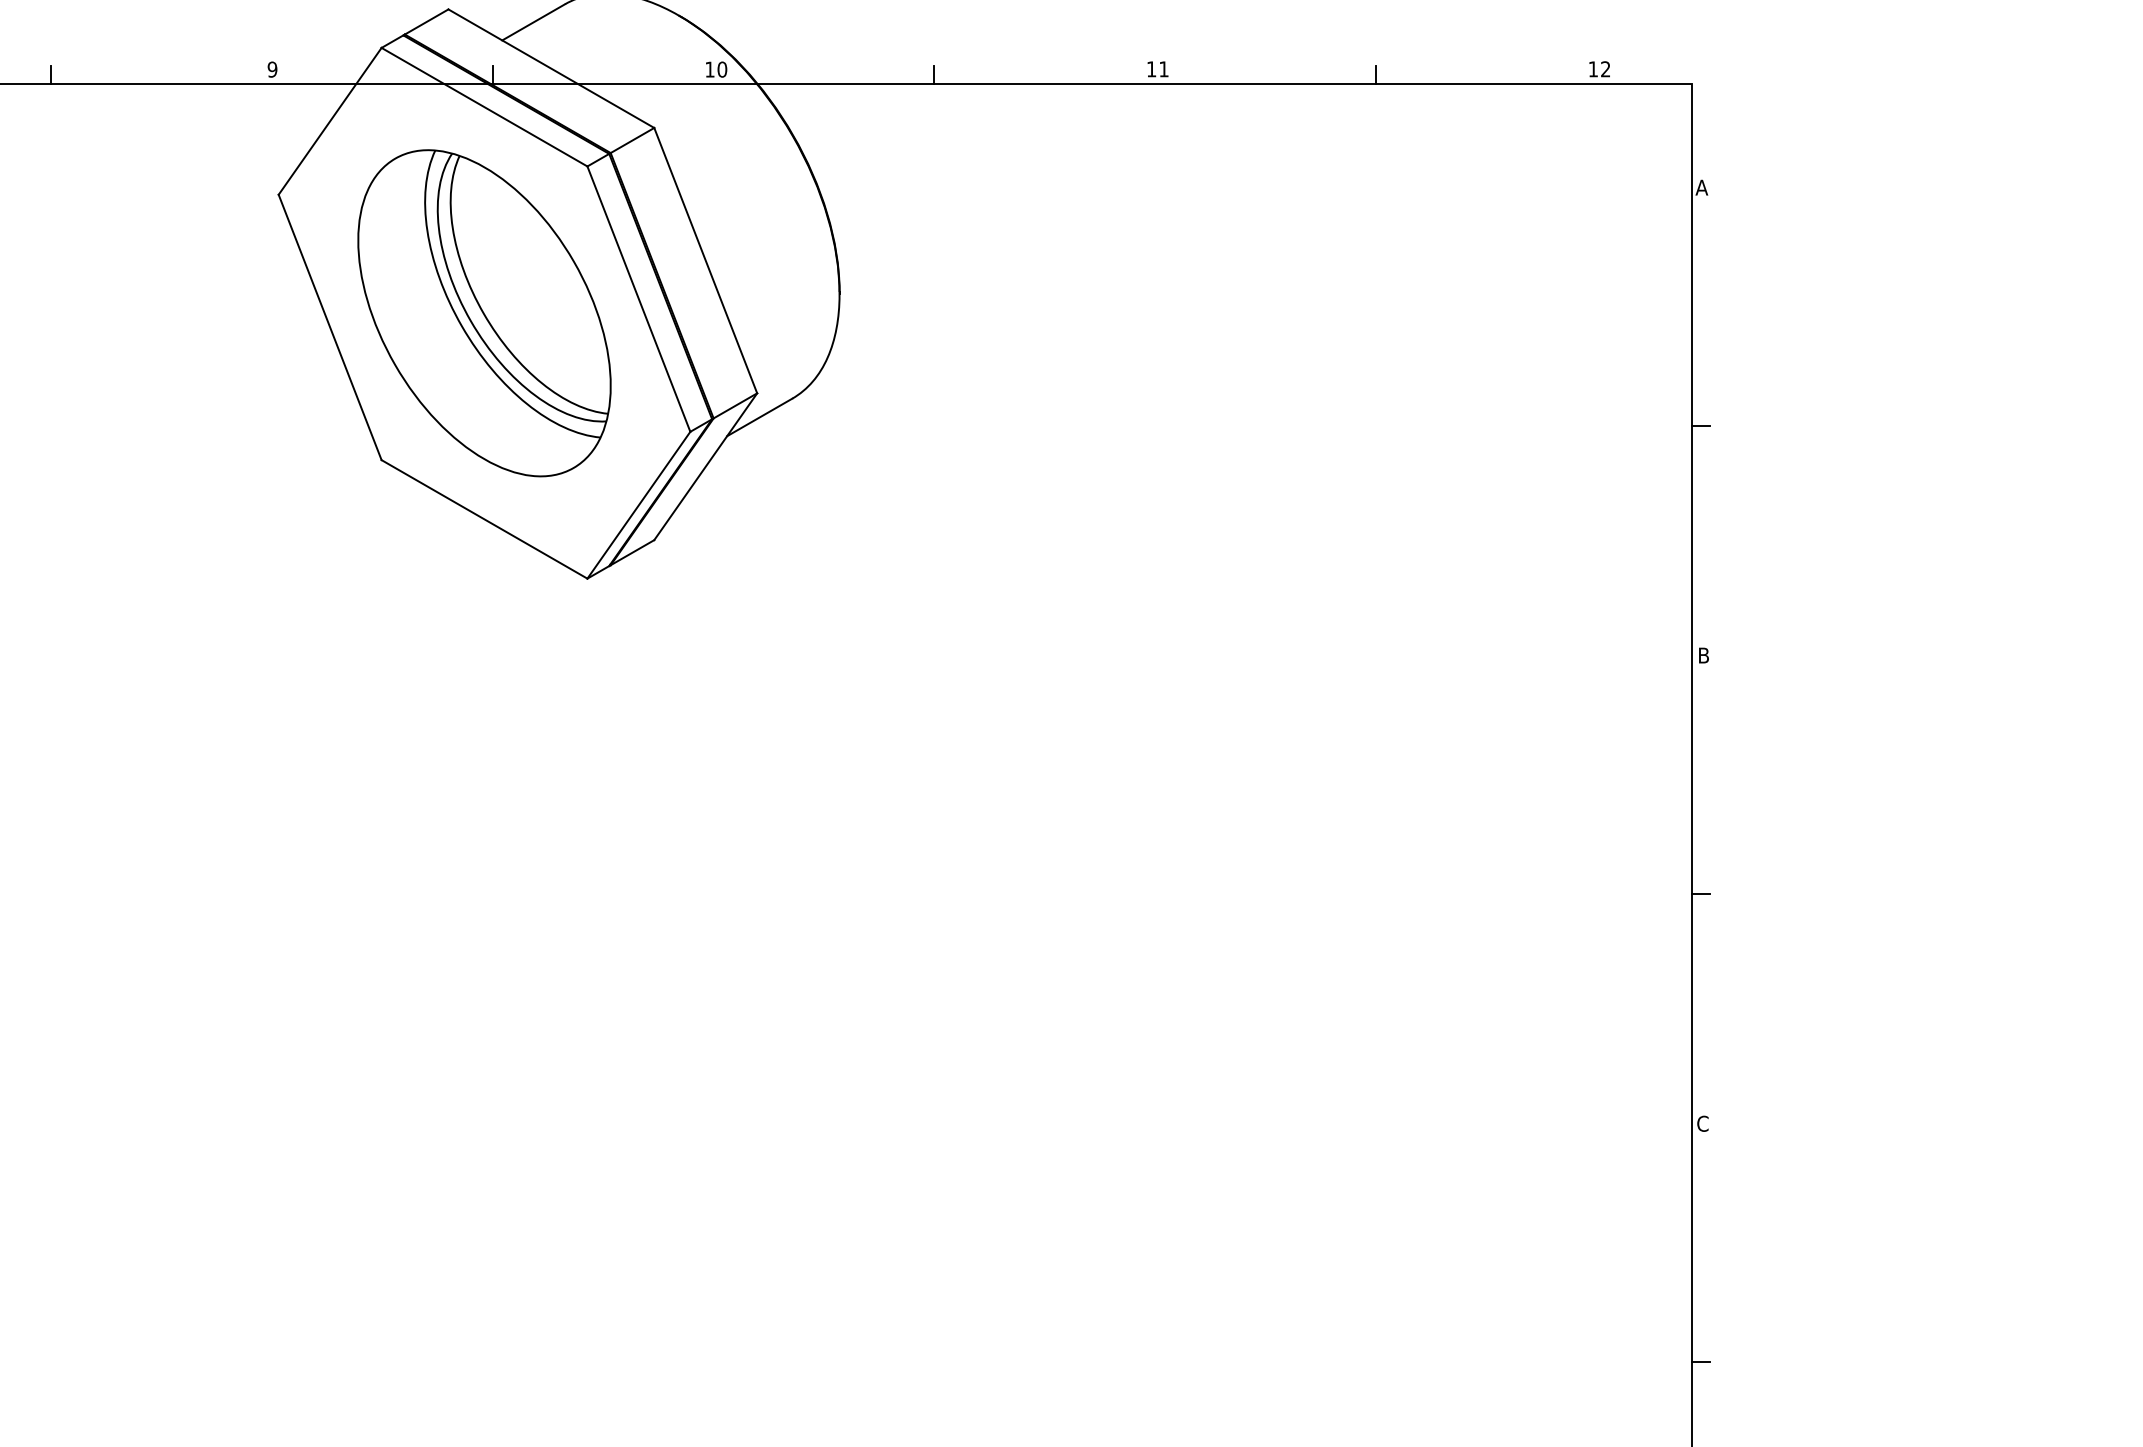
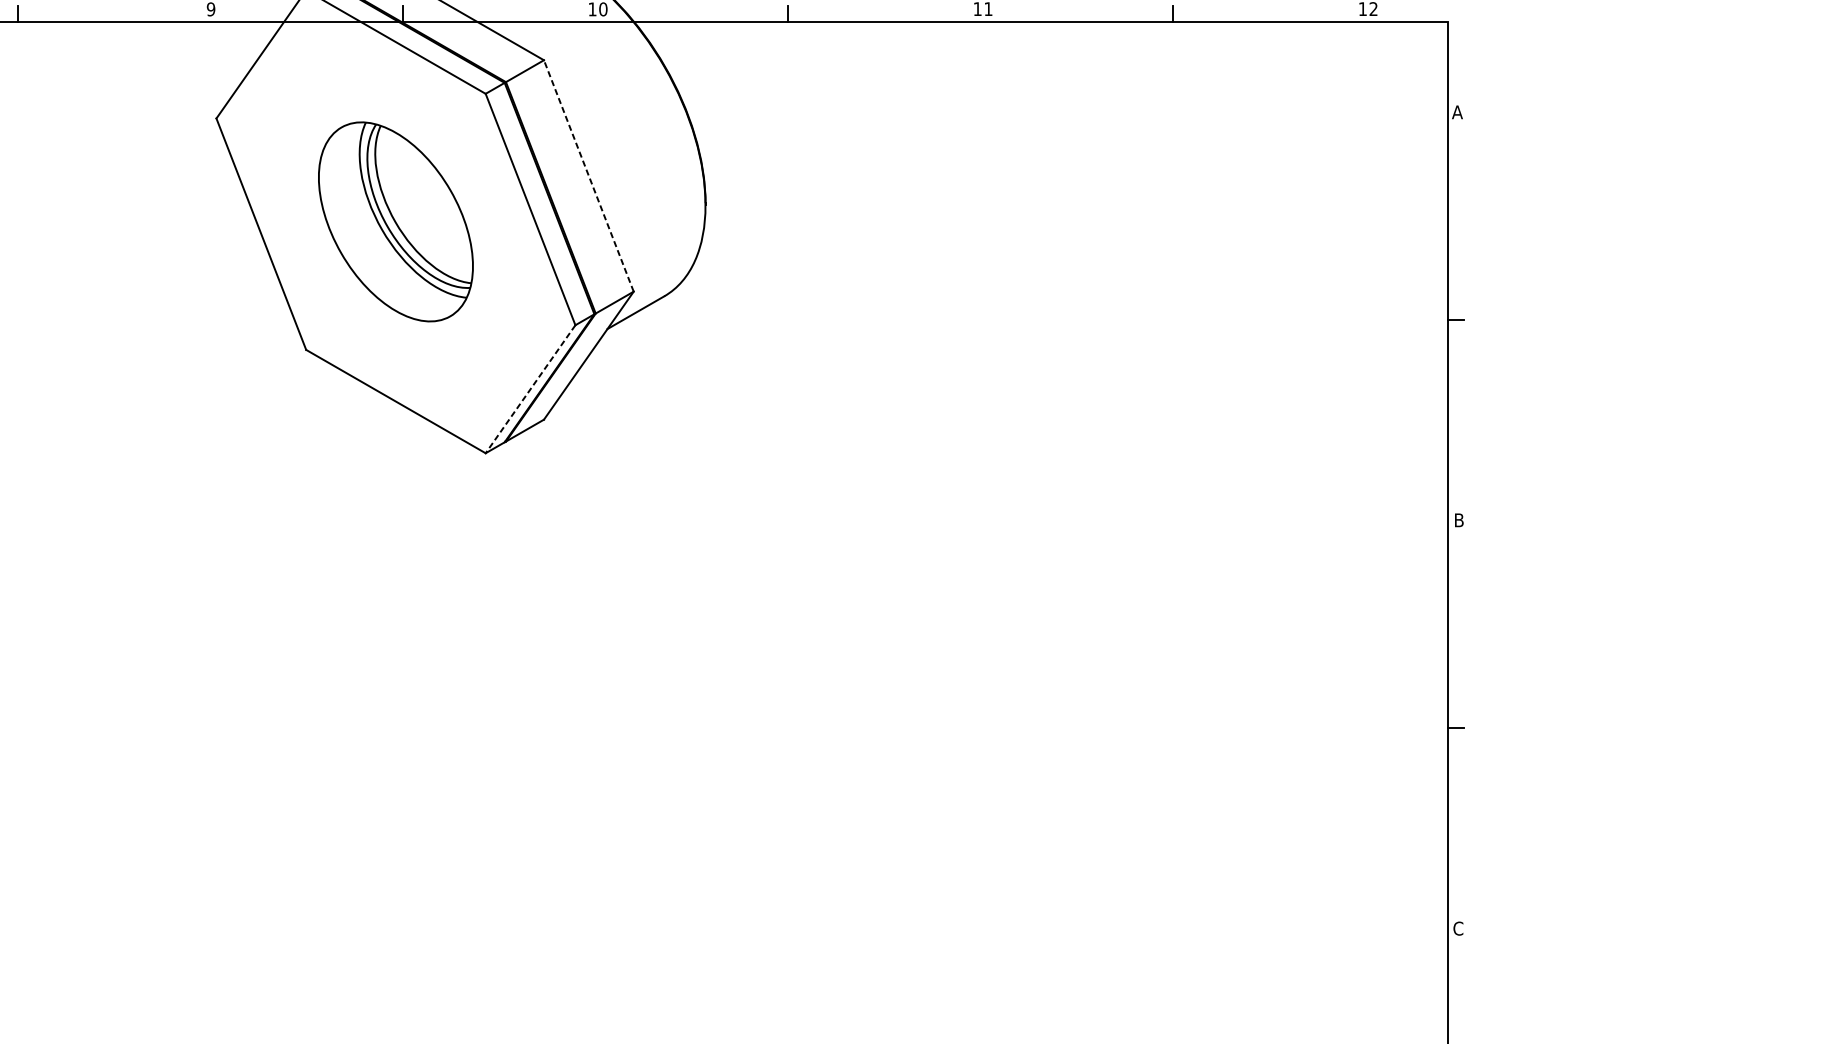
line: (705, 260) -> (588, 175), solid -> dashed
part: (484, 313) -> (395, 222), size x0.7
line: (638, 505) -> (530, 389), solid -> dashed

